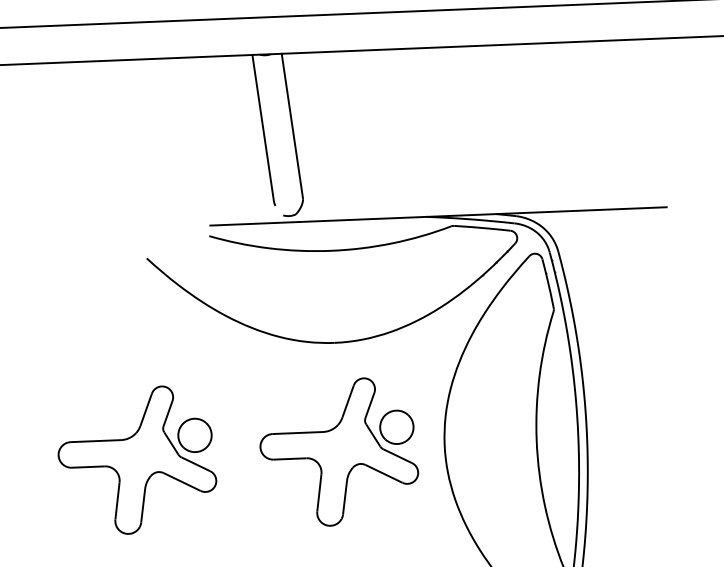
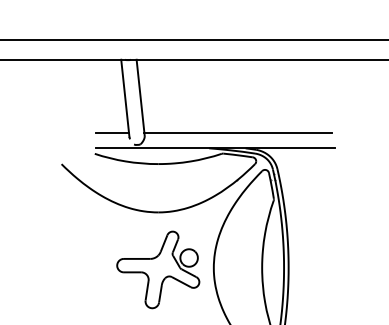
line: (481, 186) -> (238, 133), added
line: (241, 196) -> (112, 133), added
part: (137, 459) -> (52, 269), removed

